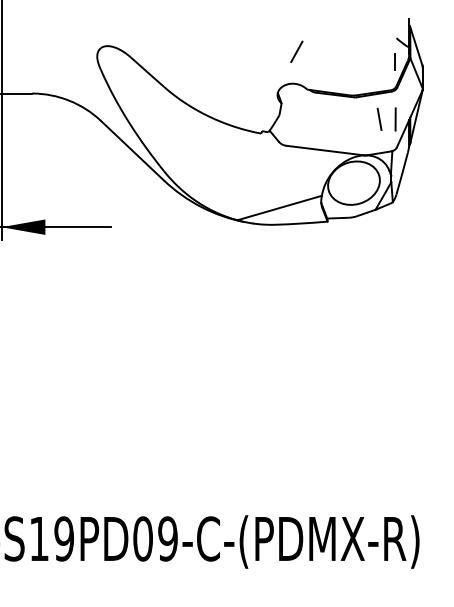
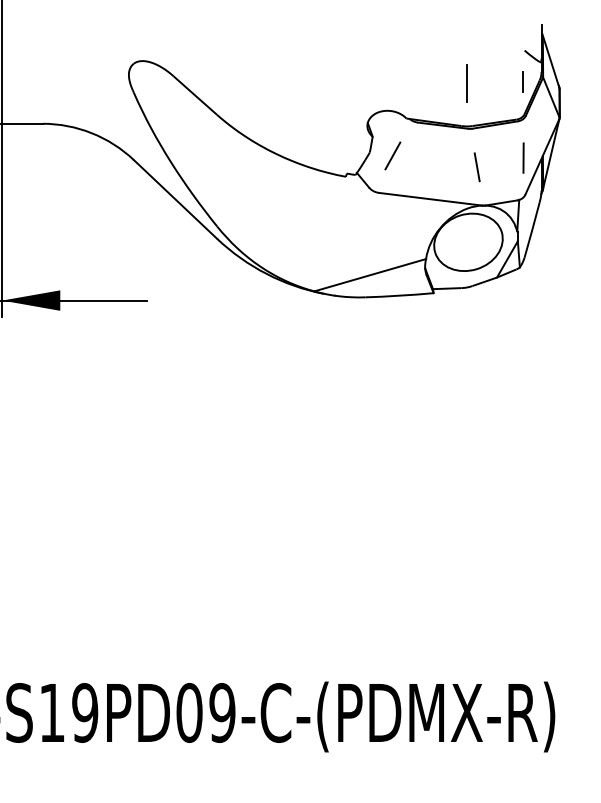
line: (296, 51) -> (392, 155), moved
line: (353, 62) -> (467, 82), added
line: (379, 119) -> (477, 167), moved

